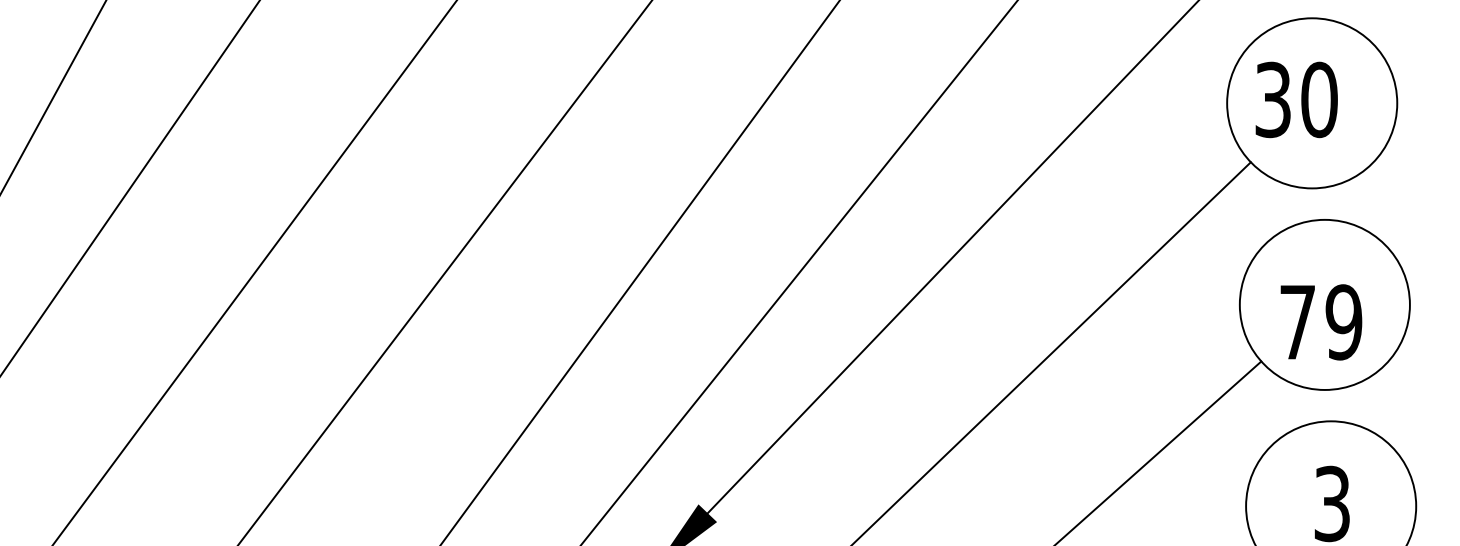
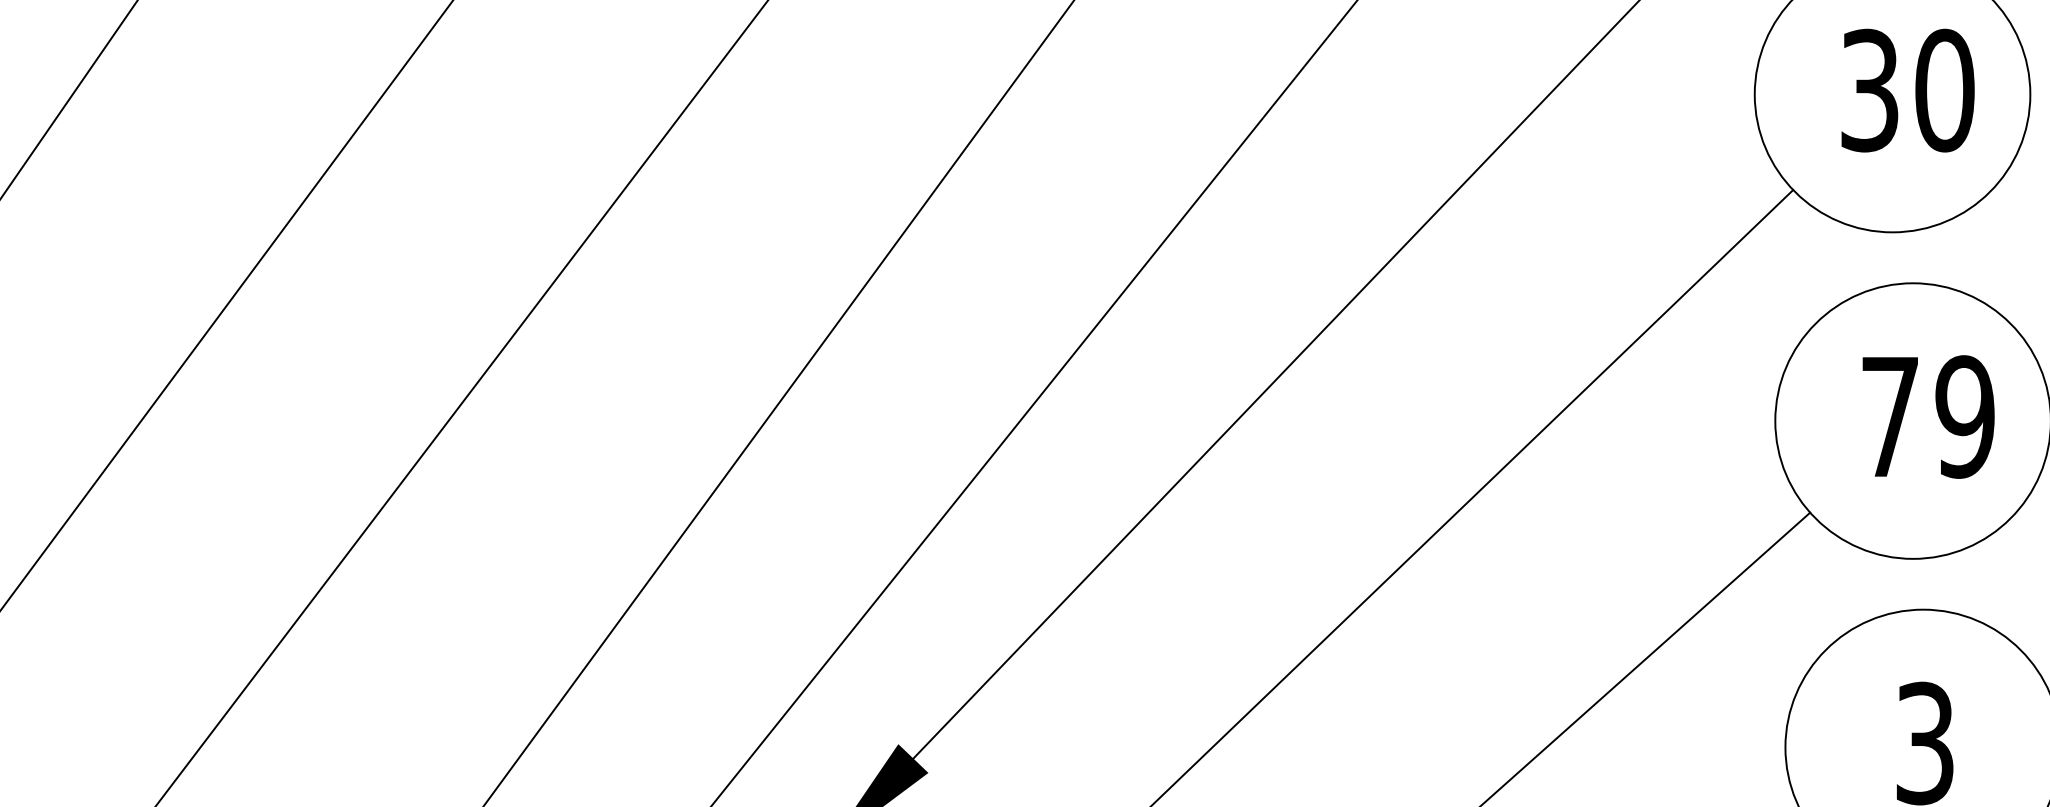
text: (1296, 99) -> (1907, 89), moved
text: (1321, 322) -> (1928, 417), moved

